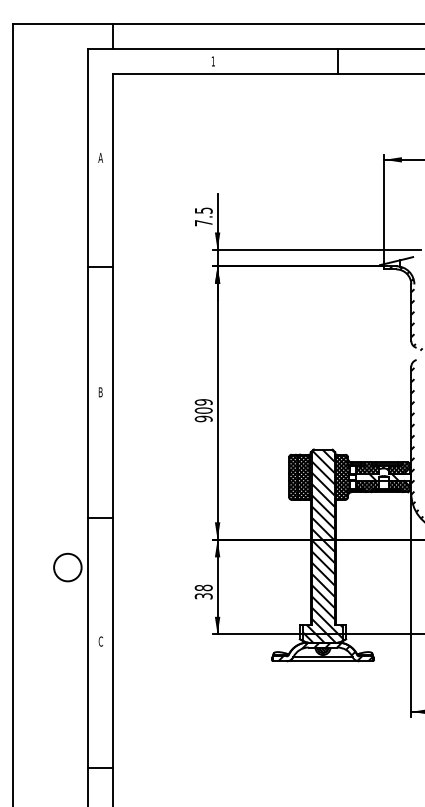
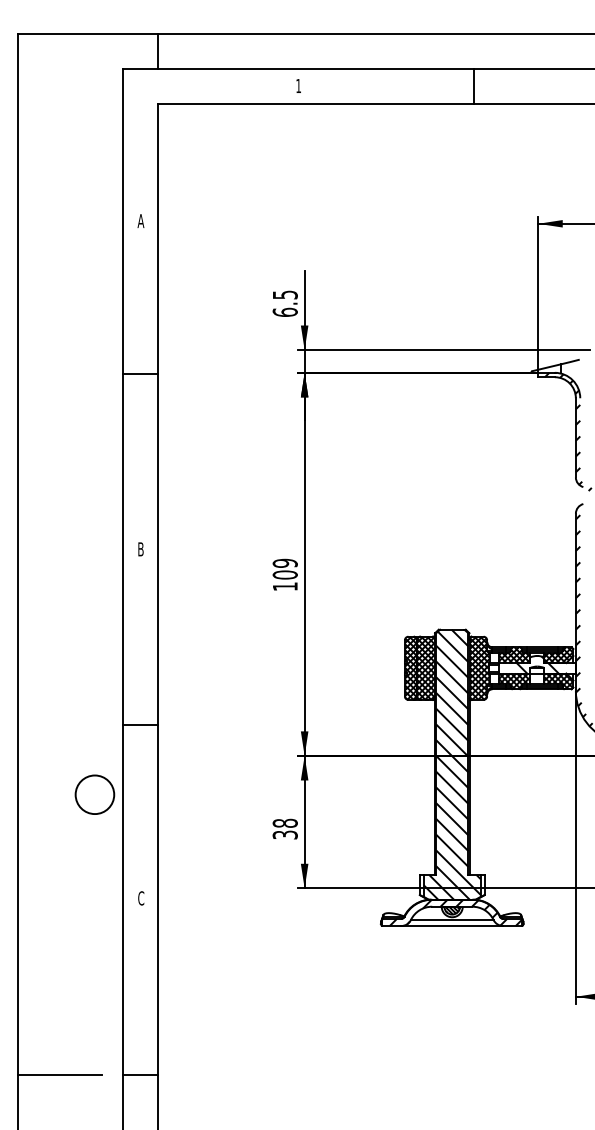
text: (203, 222) -> (284, 311), 7.5 -> 6.5
text: (203, 418) -> (284, 586), 909 -> 109
line: (42, 767) -> (59, 1074), added

